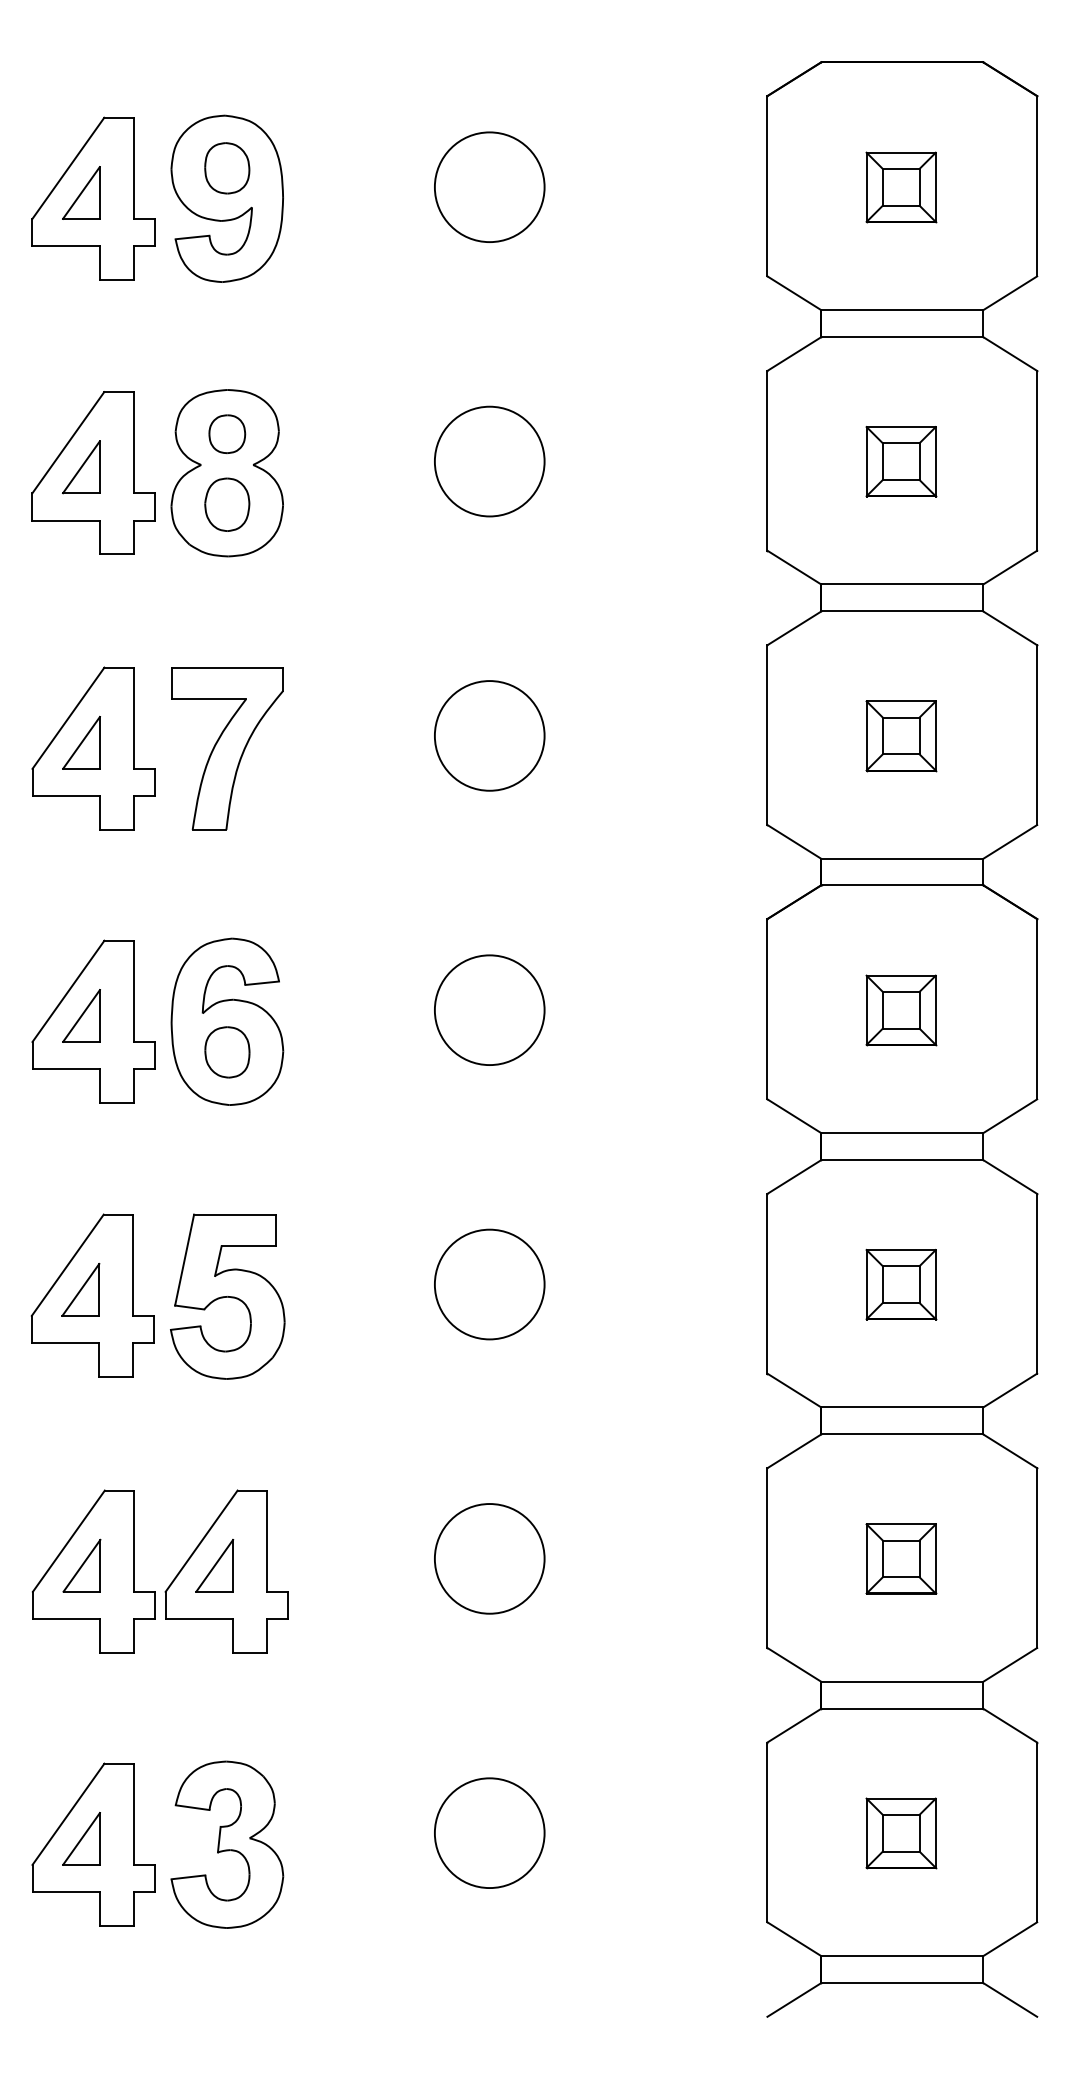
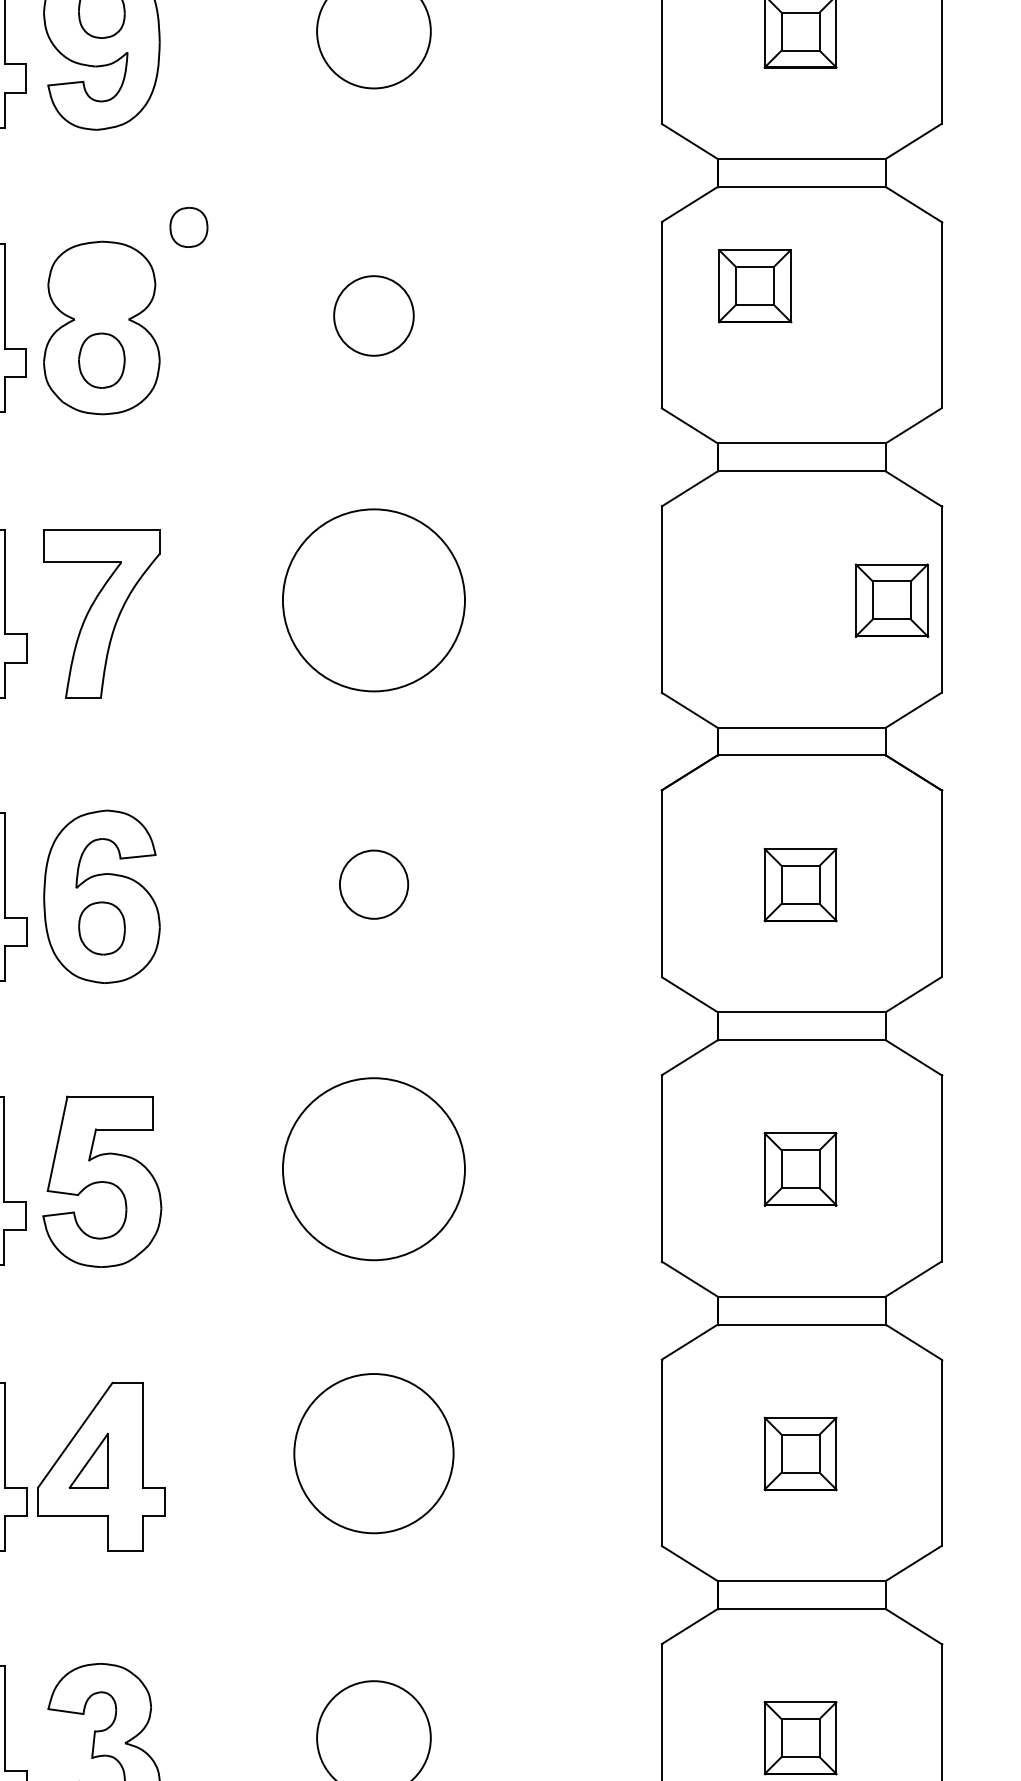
part: (227, 433) -> (189, 226), moved
circle: (489, 461) -> (373, 315), size x0.7
part: (901, 461) -> (755, 285), moved
circle: (489, 735) -> (373, 599), size x1.6
part: (901, 736) -> (892, 601), moved
circle: (489, 1009) -> (373, 884), size x0.6
circle: (489, 1284) -> (373, 1169), size x1.6
circle: (489, 1558) -> (373, 1453), size x1.4

